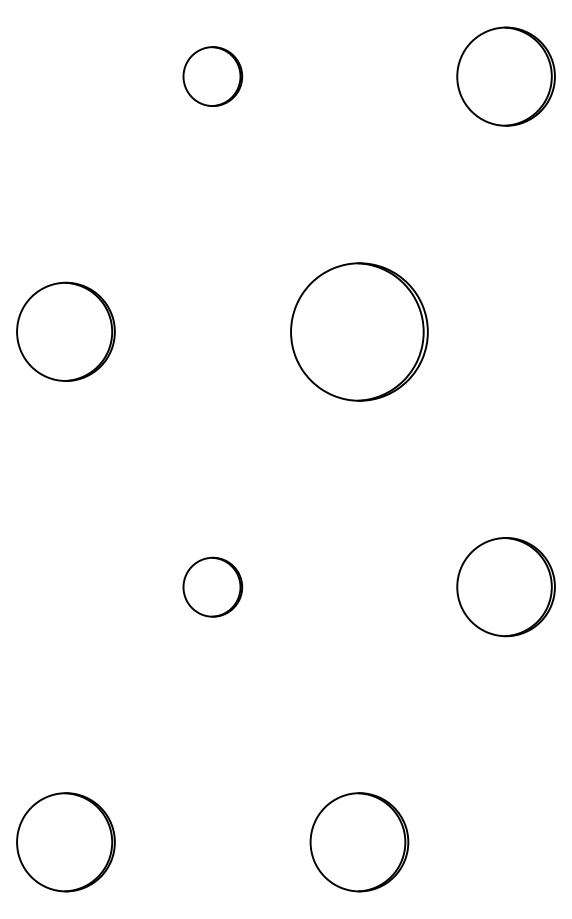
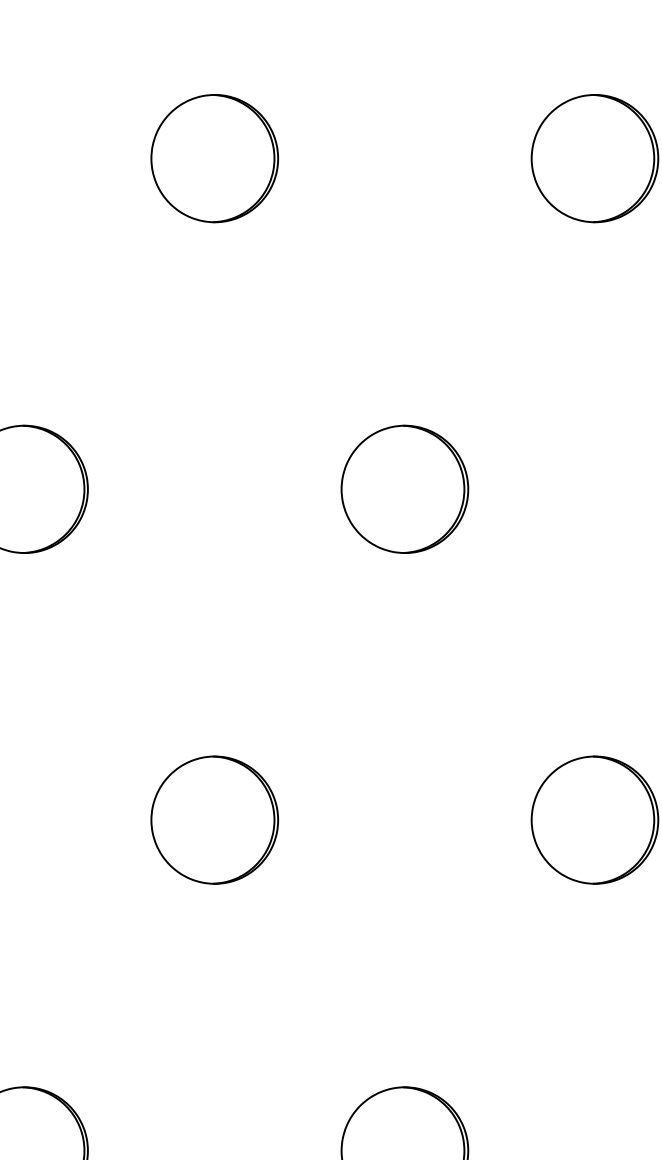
part: (212, 76) -> (214, 158), size x1.67
part: (359, 331) -> (404, 488), size x0.71
part: (212, 587) -> (214, 820), size x1.67

